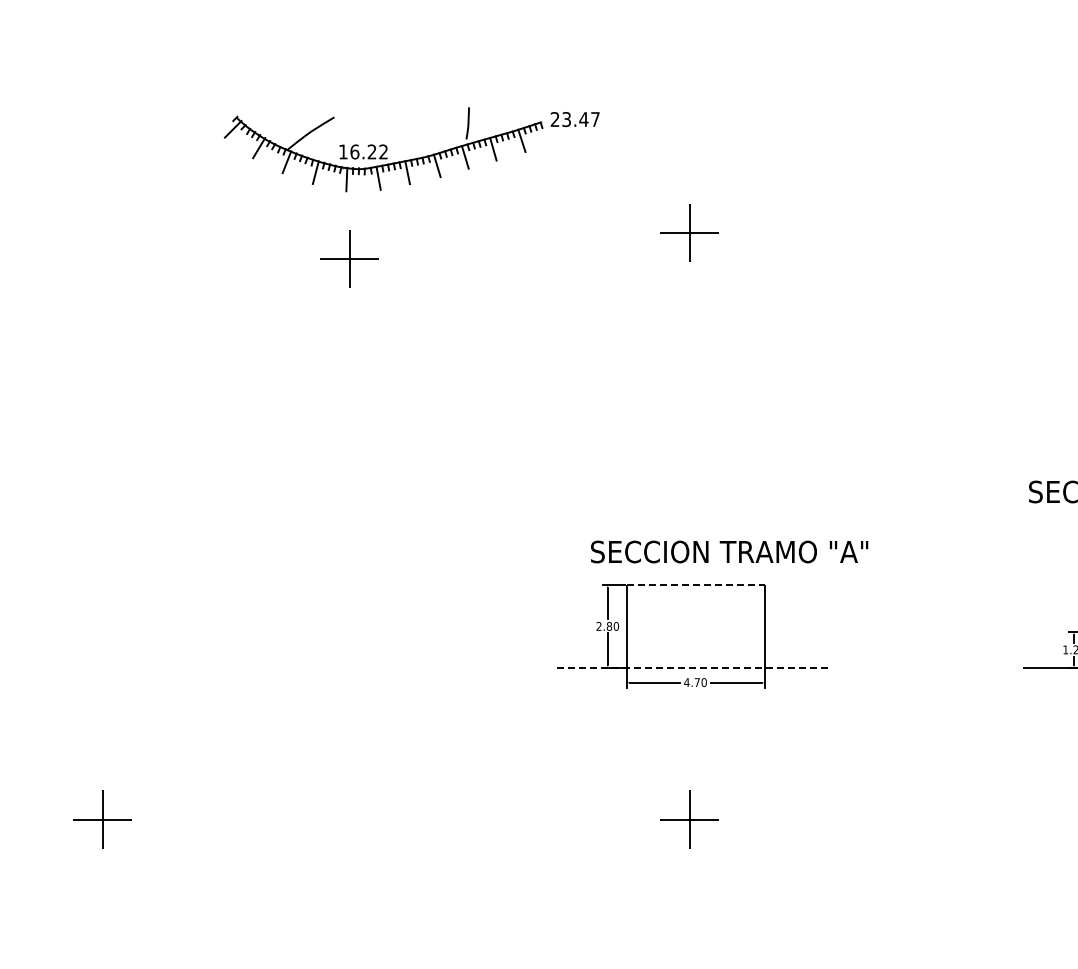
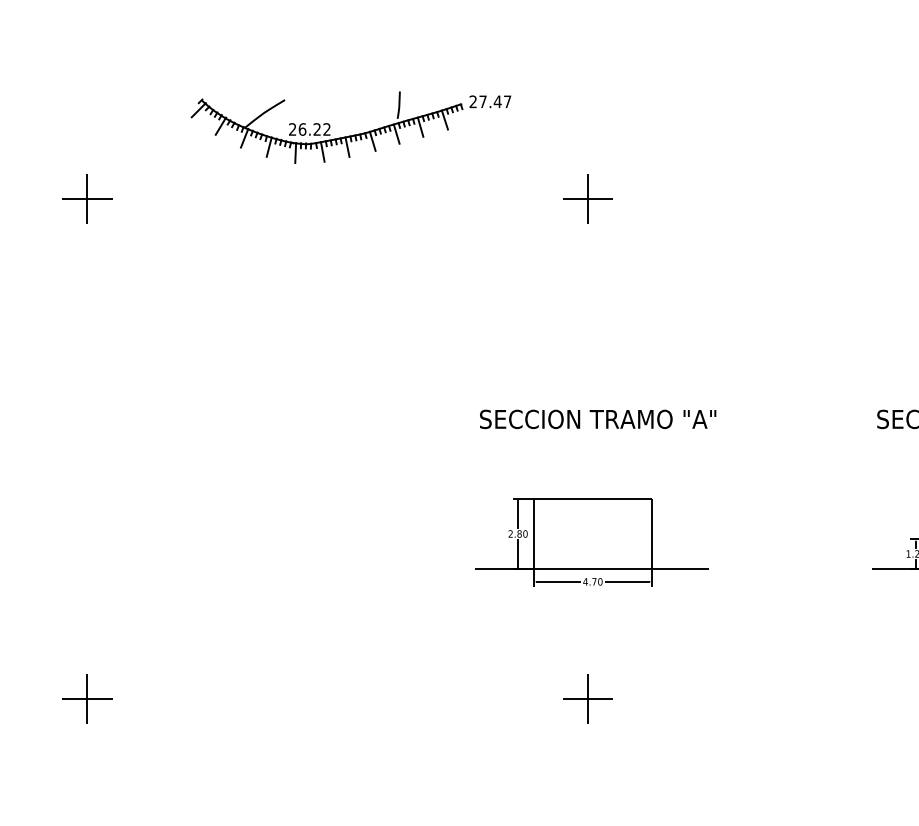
text: (566, 119) -> (482, 101), 23.47 -> 27.47
text: (343, 151) -> (292, 129), 16.22 -> 26.22
part: (349, 258) -> (87, 198), moved
text: (729, 551) -> (598, 418), moved
line: (695, 585) -> (592, 499), dashed -> solid
line: (694, 667) -> (592, 569), dashed -> solid

